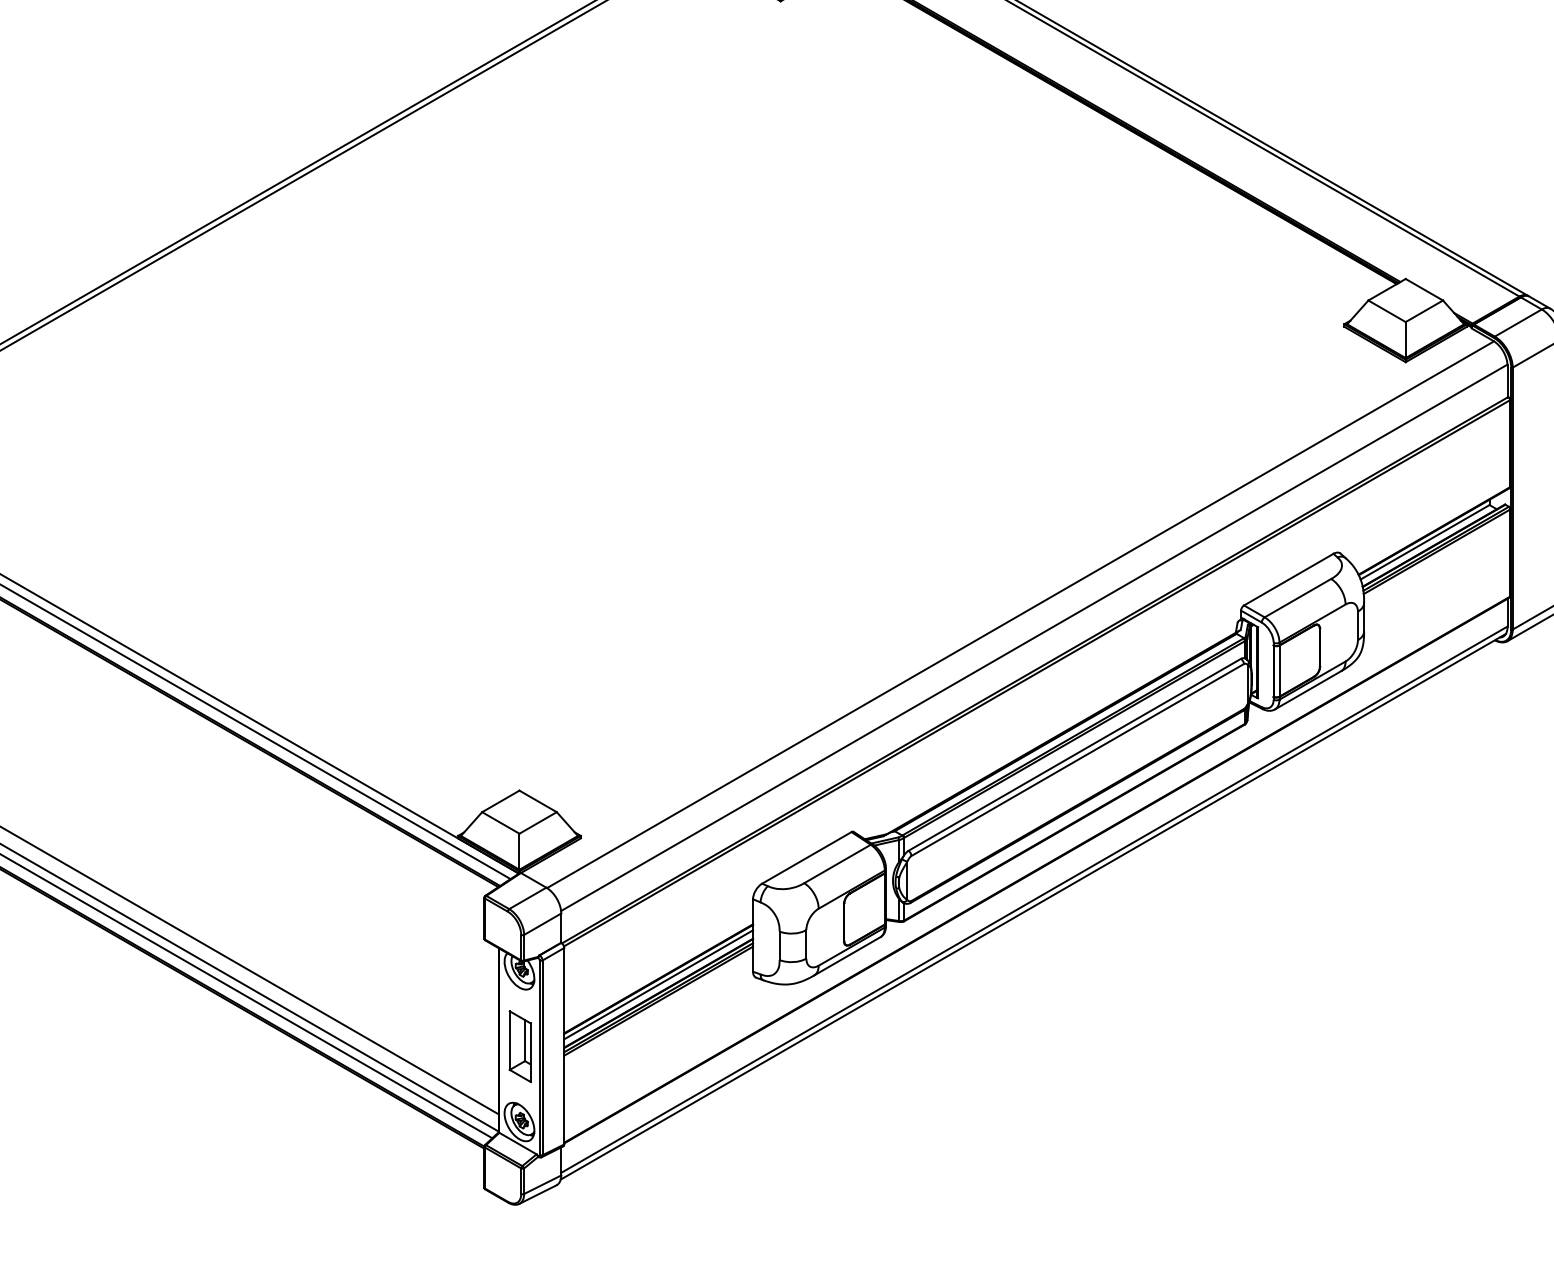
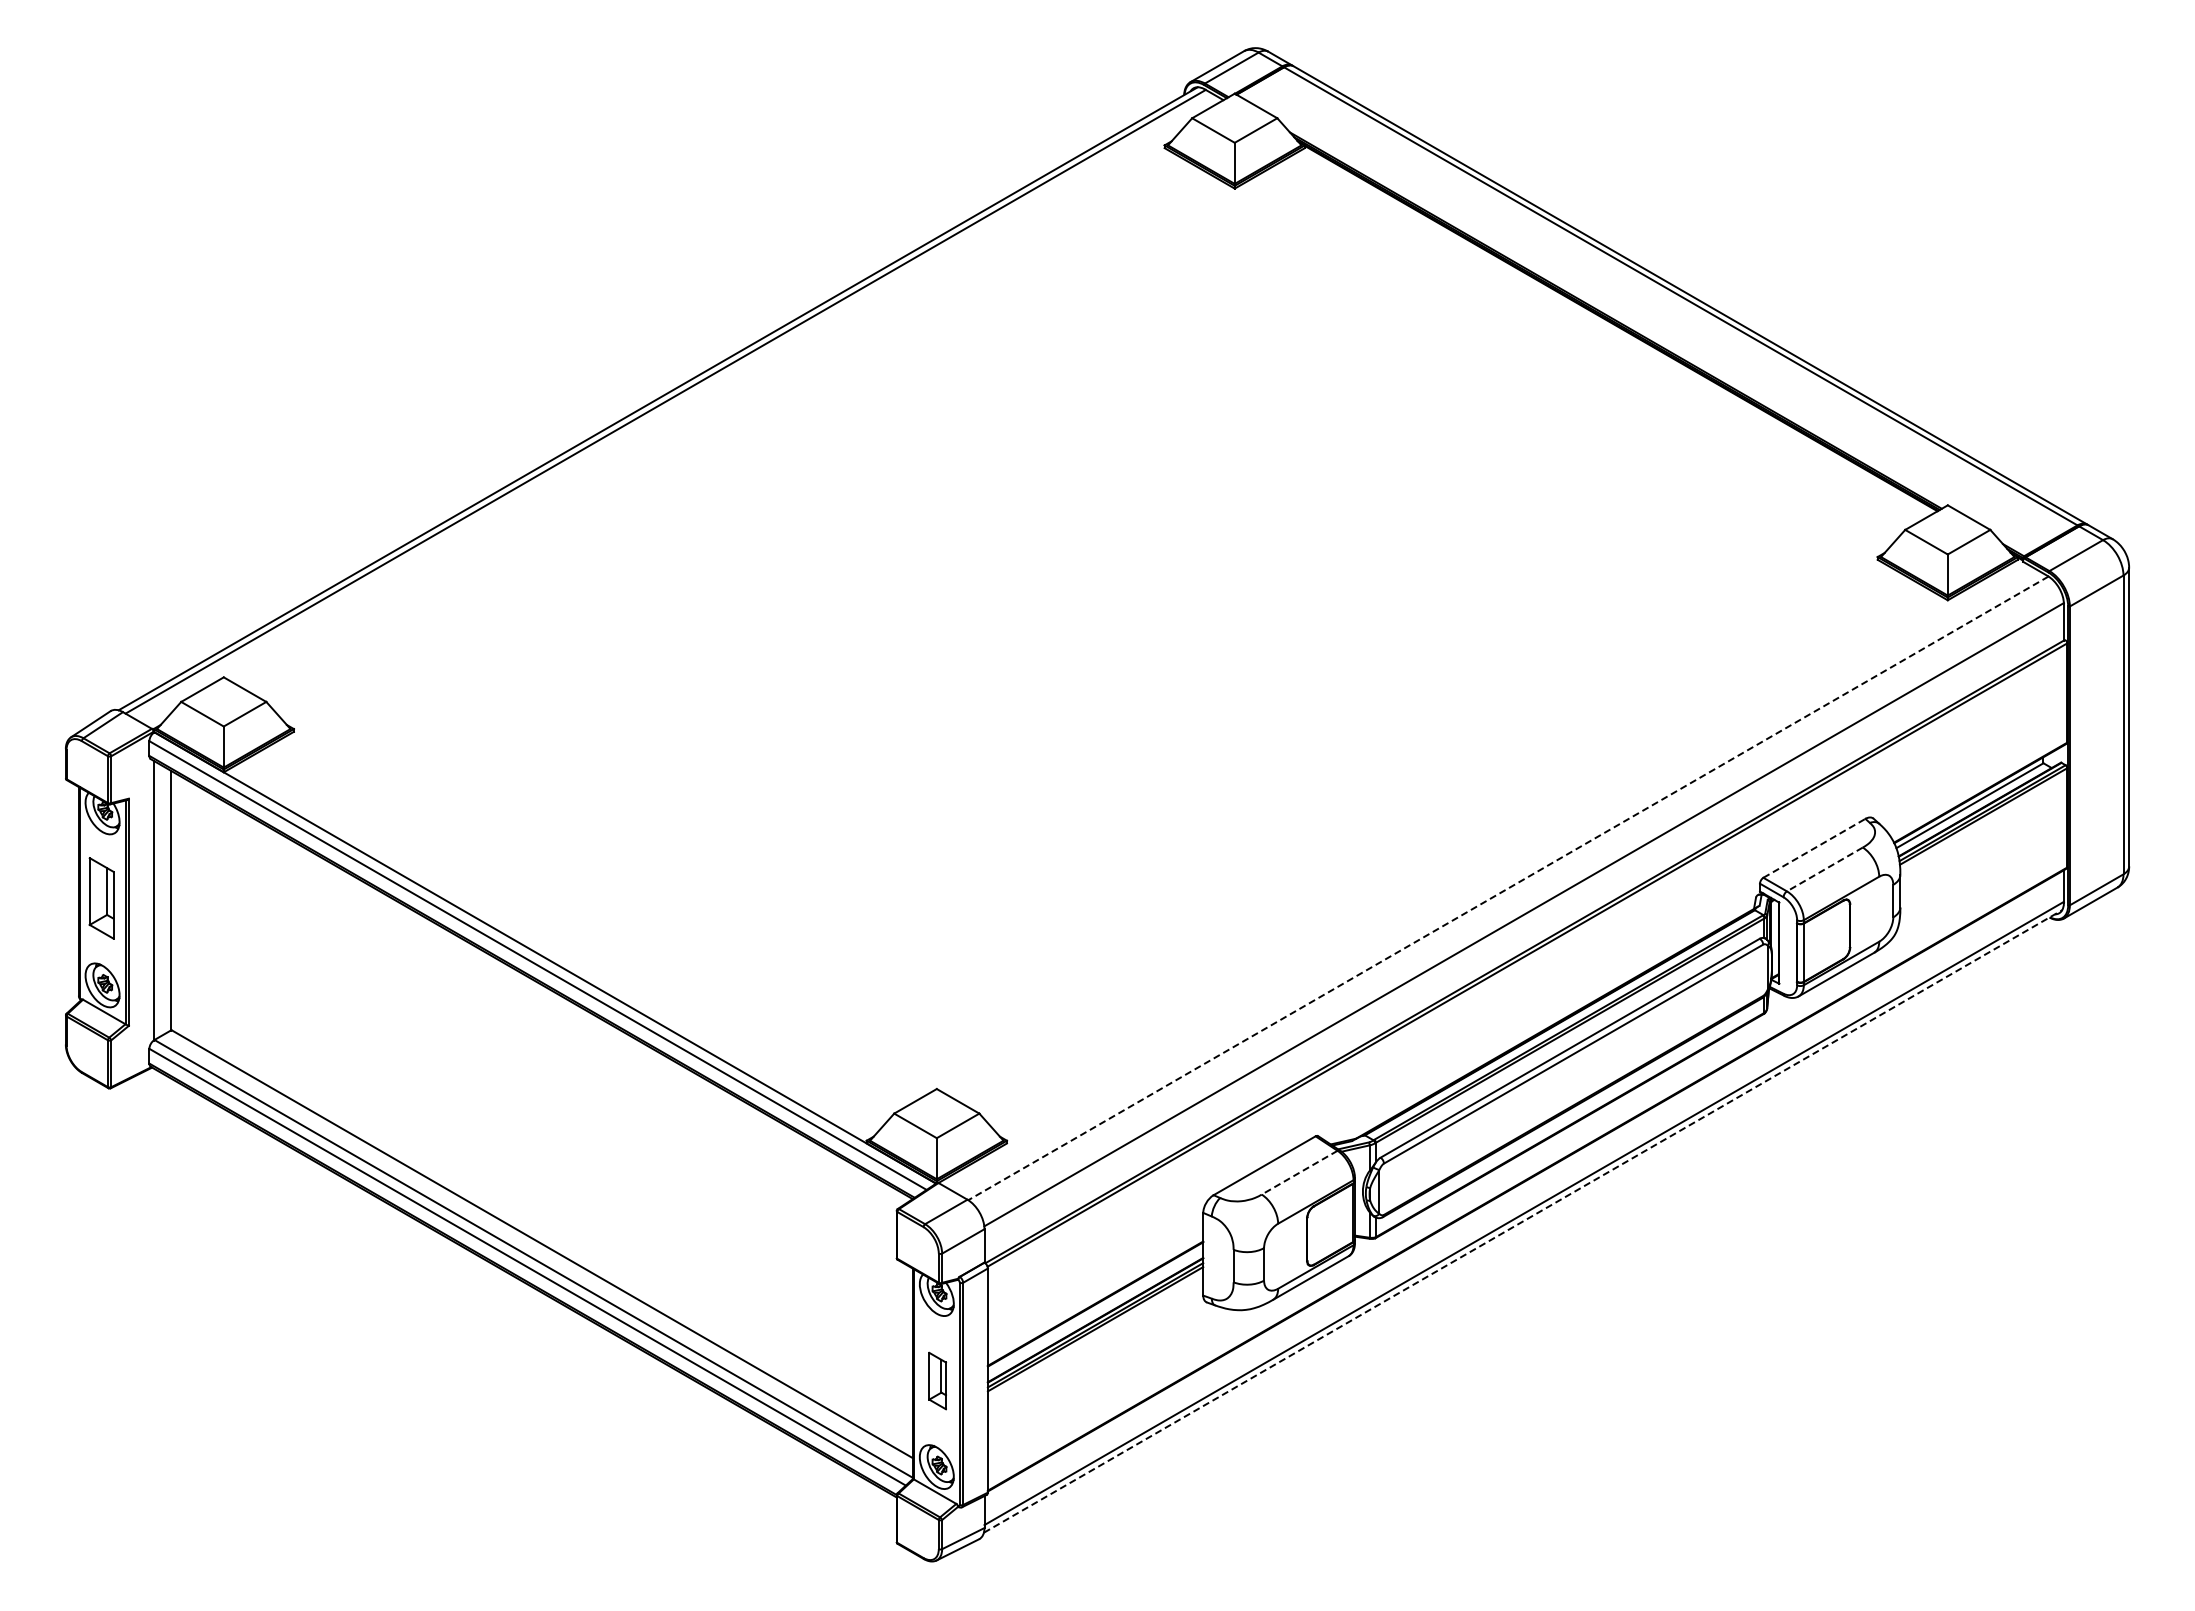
line: (1288, 579) -> (1814, 848), solid -> dashed
line: (1297, 598) -> (1824, 869), solid -> dashed
line: (1020, 614) -> (1508, 888), solid -> dashed
line: (837, 863) -> (1299, 1172), solid -> dashed
line: (1033, 906) -> (1523, 1221), solid -> dashed
line: (658, 984) -> (1095, 1310), removed
part: (520, 1046) -> (937, 1380), size x0.7

